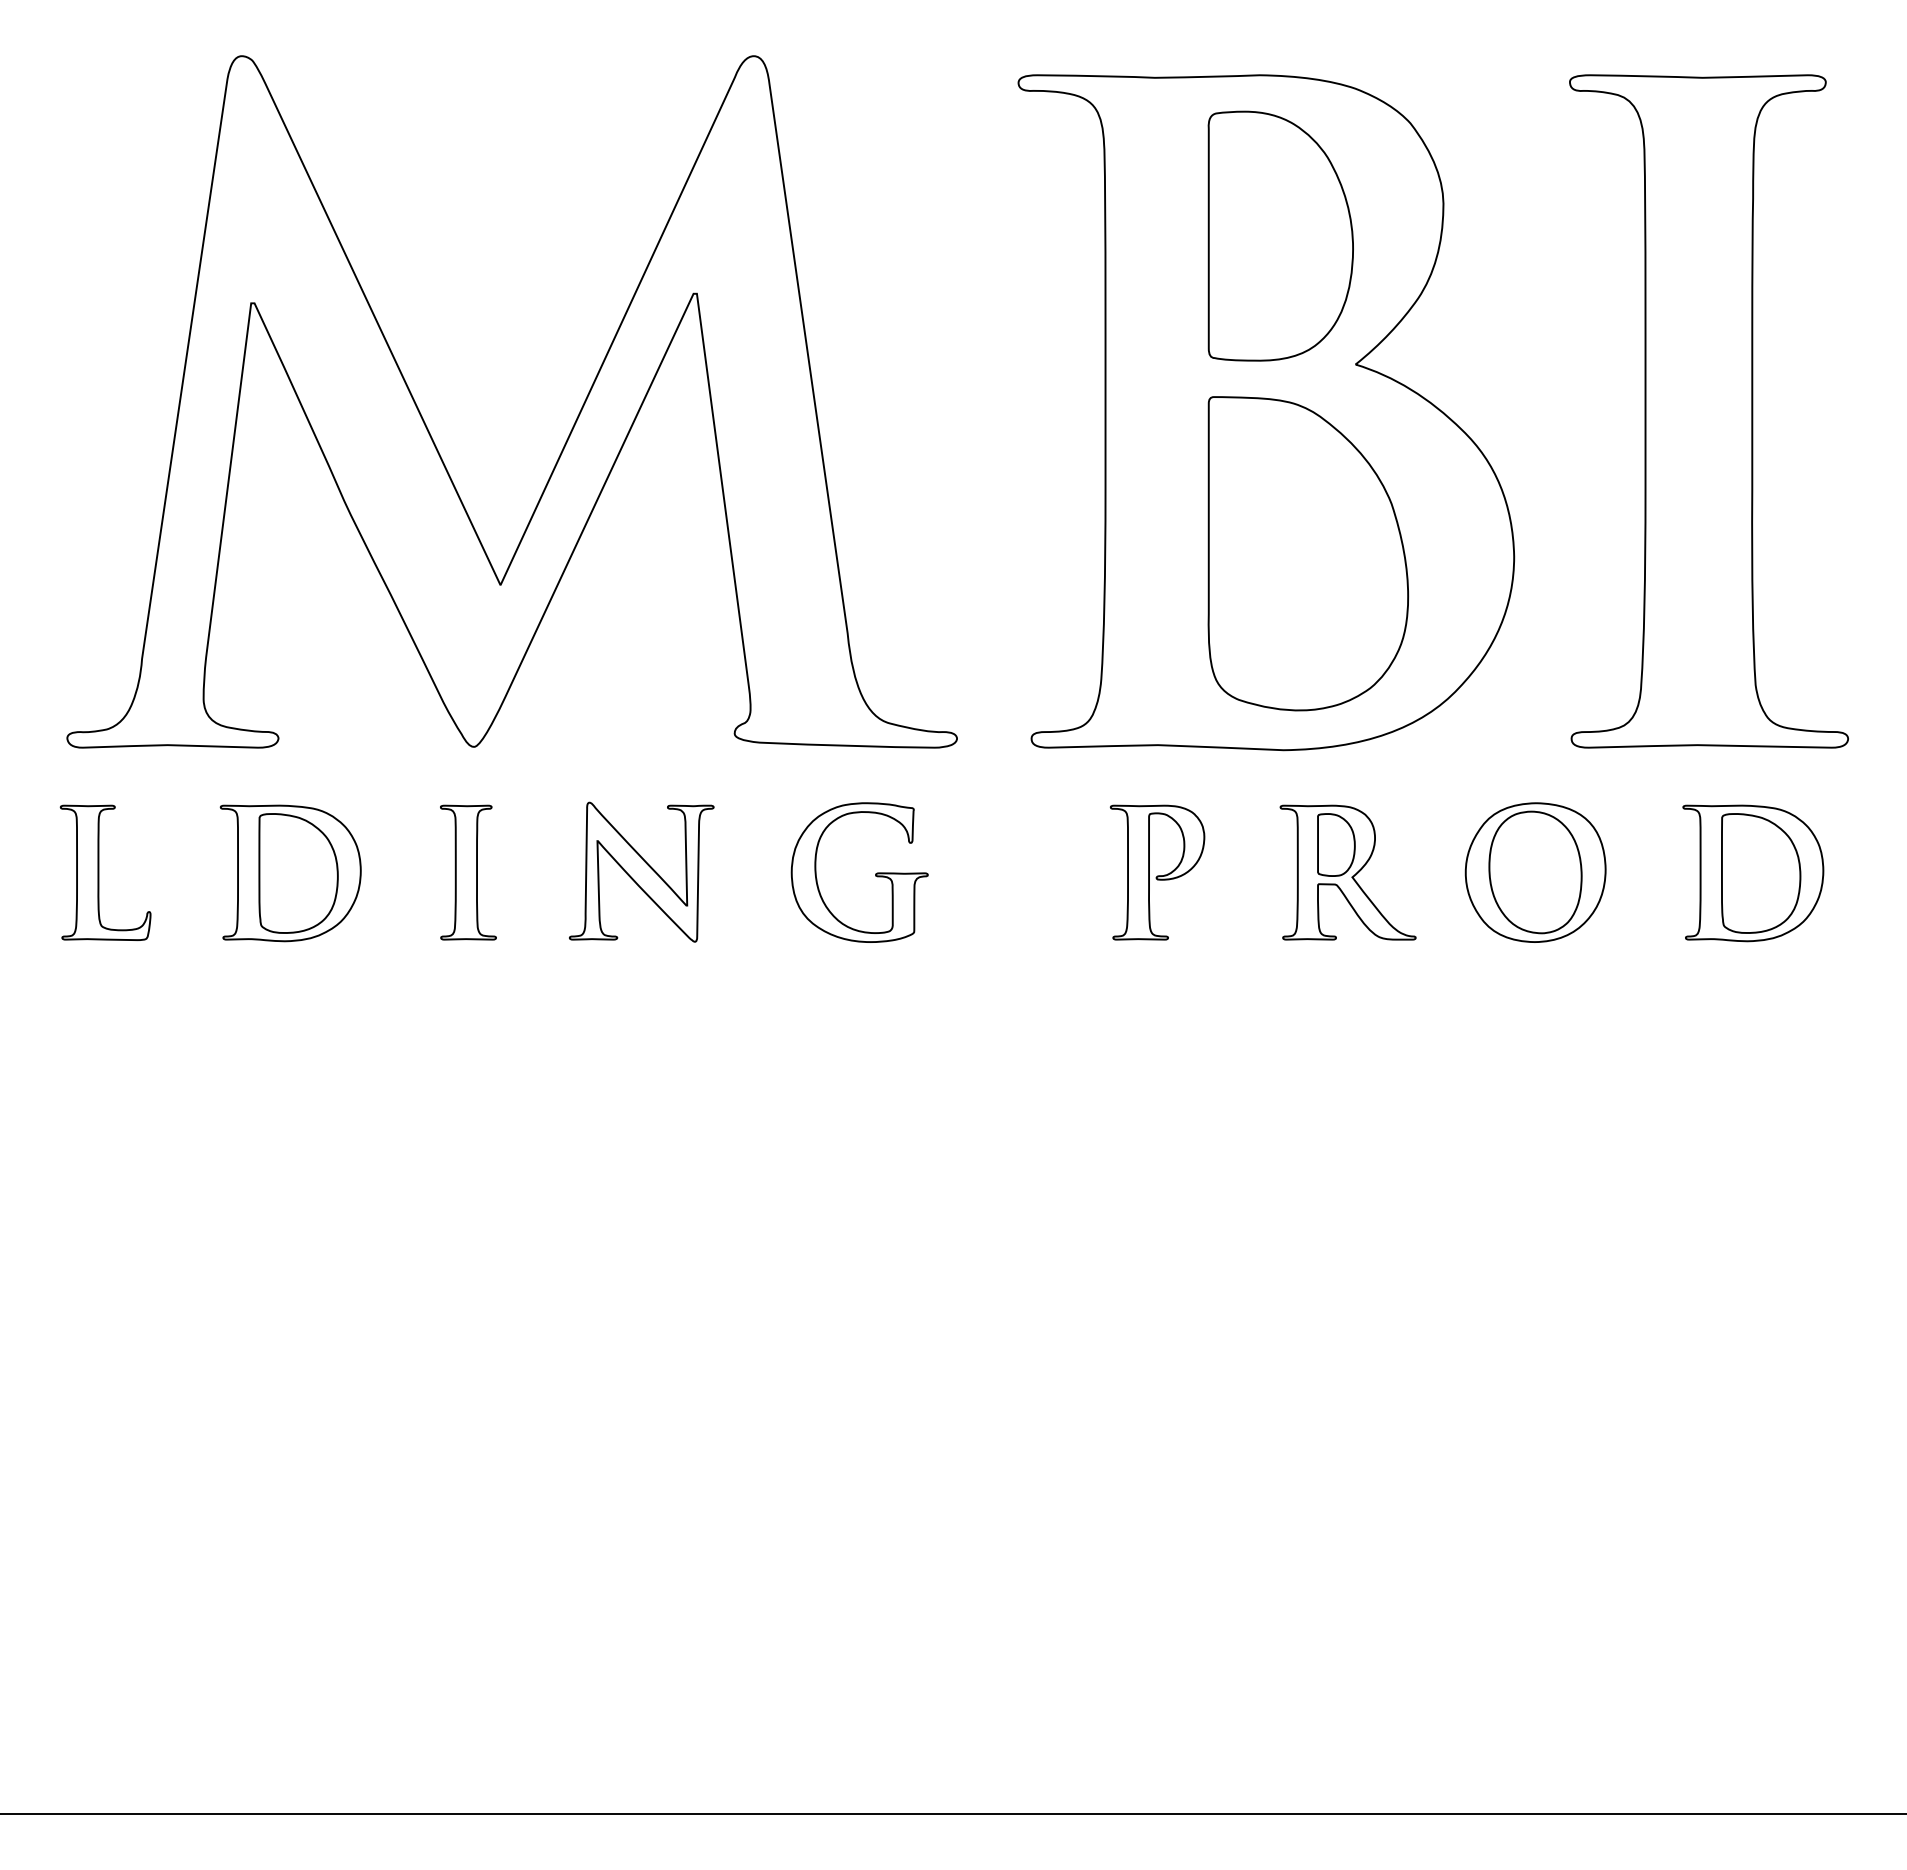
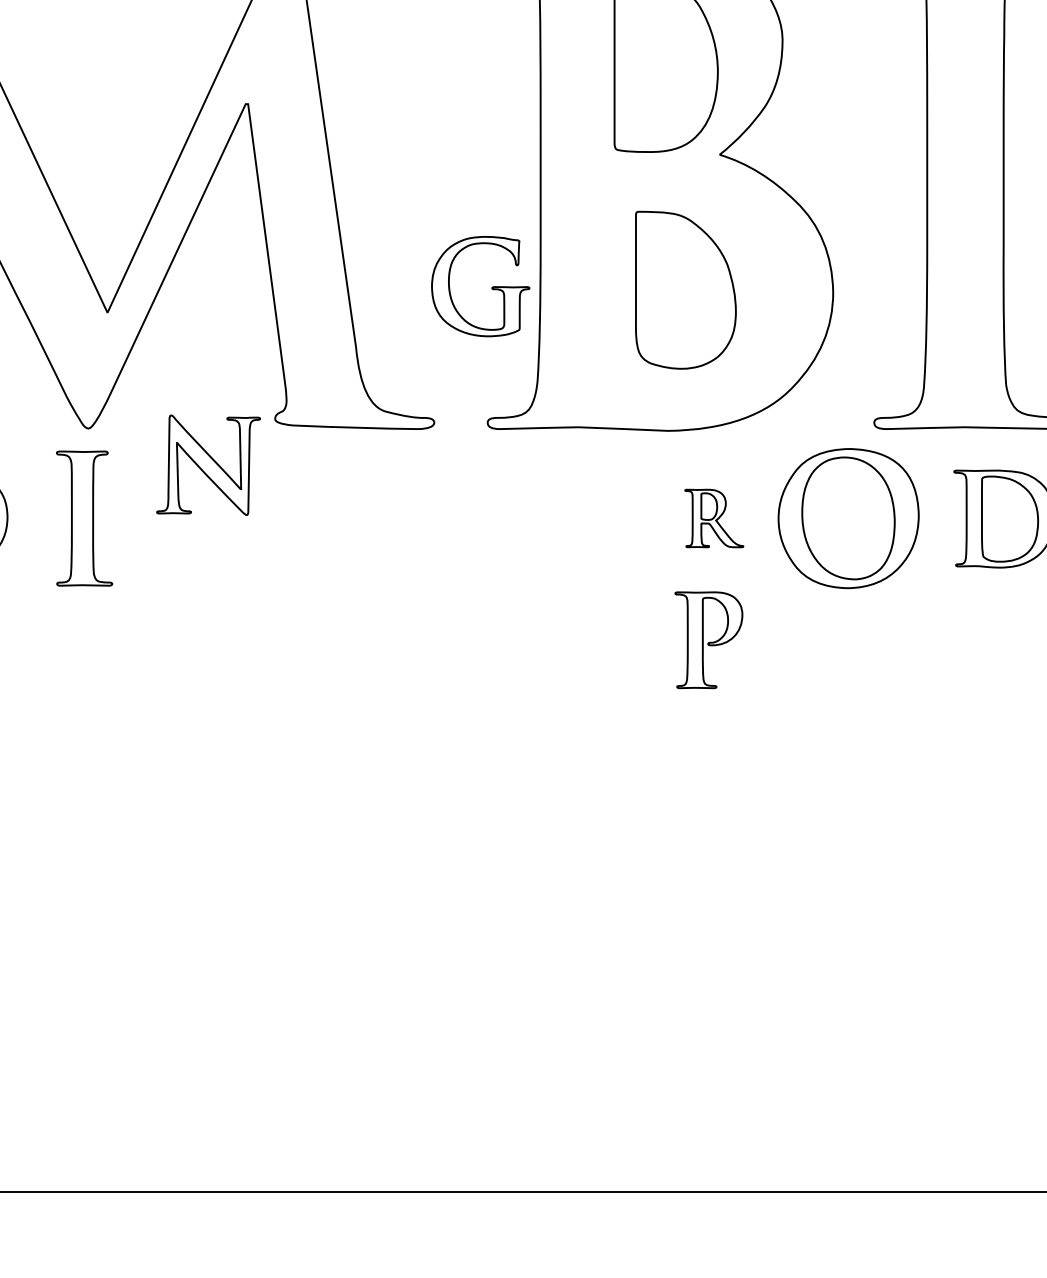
part: (1308, 553) -> (685, 290), size x0.7
part: (641, 871) -> (208, 464), moved
part: (468, 872) -> (84, 518), size x1.4
part: (1157, 872) -> (708, 640), moved
part: (1347, 872) -> (713, 518), size x0.6
part: (1535, 872) -> (848, 518), size x1.4
part: (875, 873) -> (491, 287), moved

